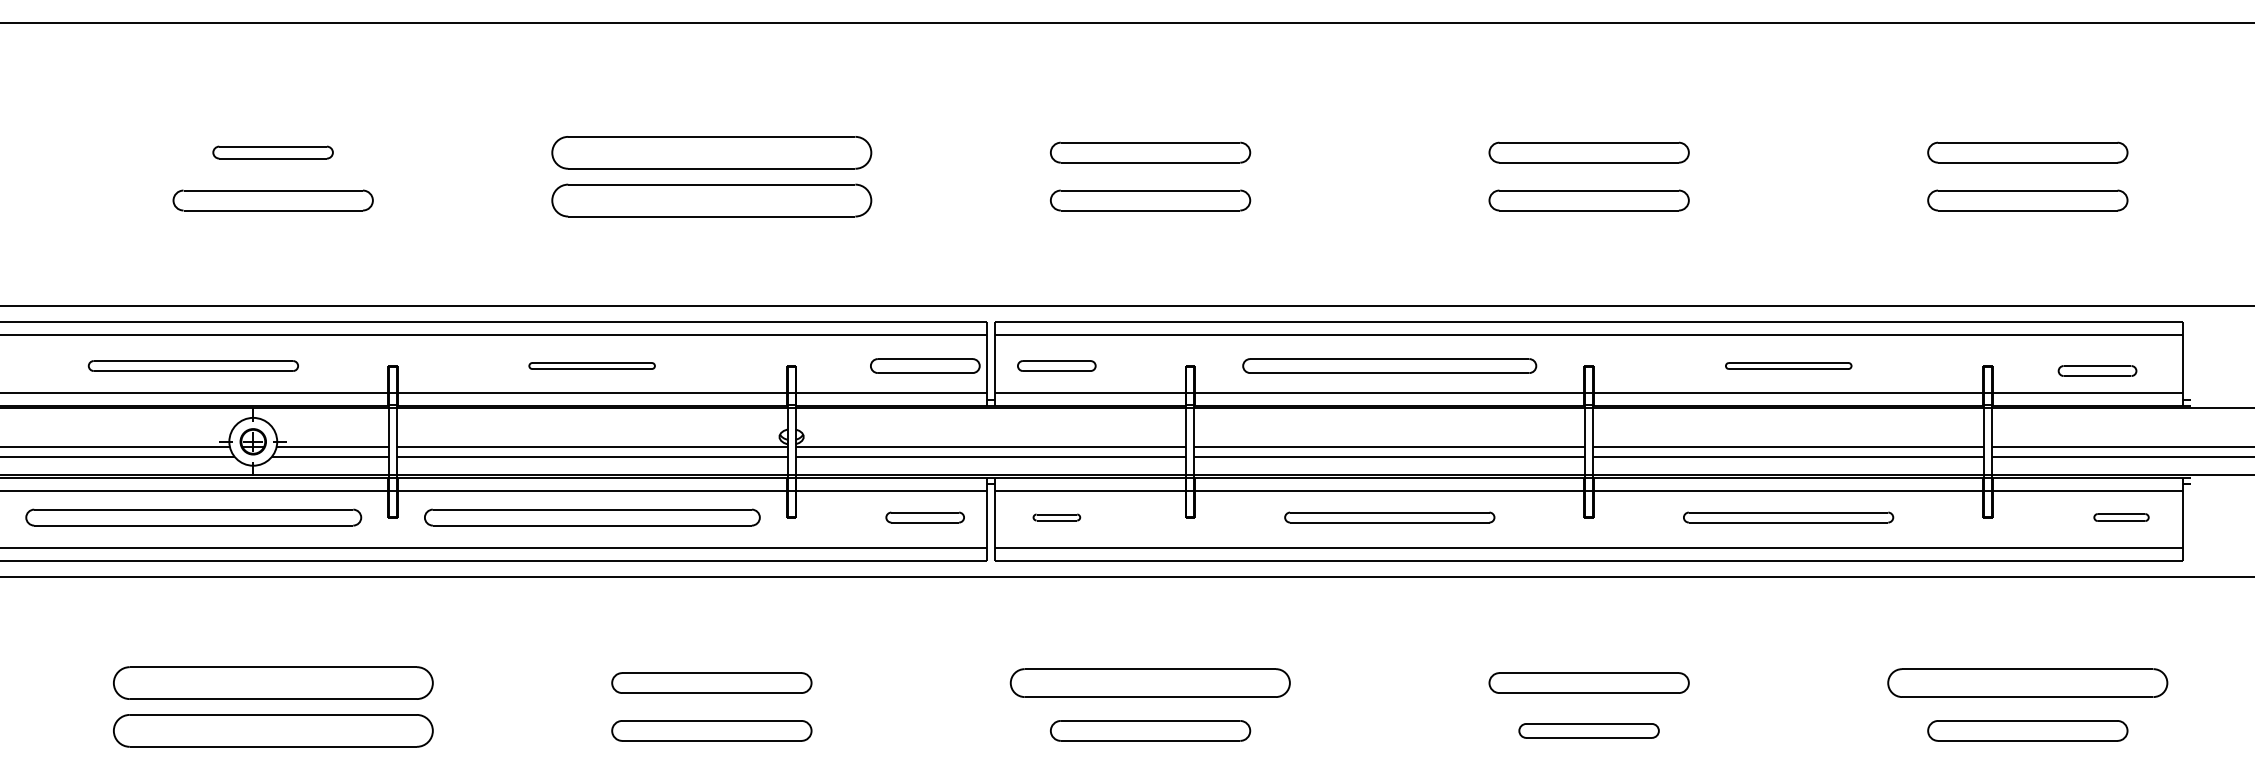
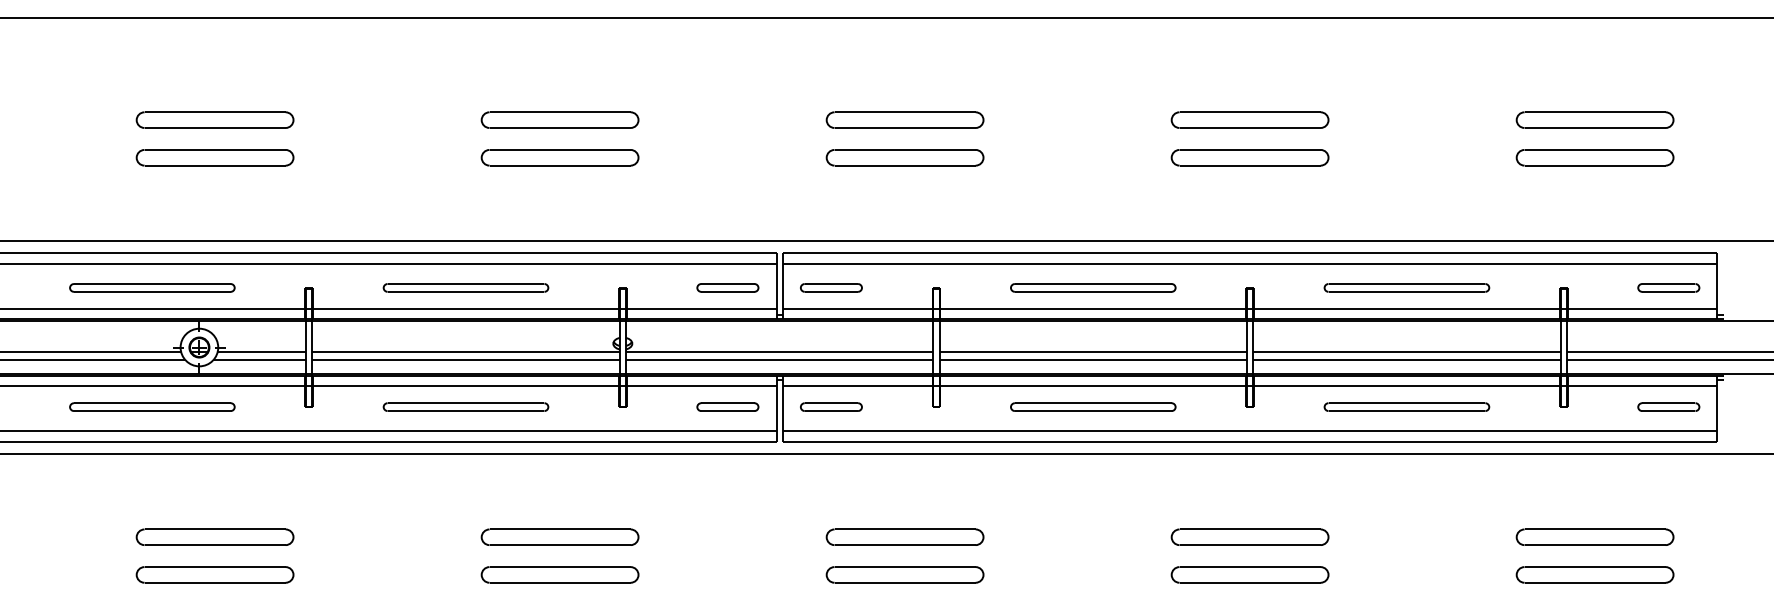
part: (272, 152) -> (214, 119), size x1.67
part: (711, 152) -> (559, 119), size x0.62
part: (711, 200) -> (559, 157), size x0.62
part: (591, 365) -> (465, 287), size x1.67
part: (924, 365) -> (727, 287), size x0.71
part: (1389, 365) -> (1093, 287), size x0.71
part: (1788, 365) -> (1406, 287), size x1.67
part: (2097, 370) -> (1668, 287), moved
part: (192, 517) -> (151, 407), size x0.62
part: (591, 517) -> (465, 407), size x0.62
part: (1056, 517) -> (831, 407), size x1.67
part: (2121, 517) -> (1668, 407), size x1.43
part: (272, 682) -> (214, 536), size x0.62
part: (1150, 682) -> (905, 536), size x0.71
part: (2027, 682) -> (1594, 536), size x0.71
part: (272, 730) -> (214, 574), size x0.62
part: (1588, 730) -> (1249, 574), size x1.43

